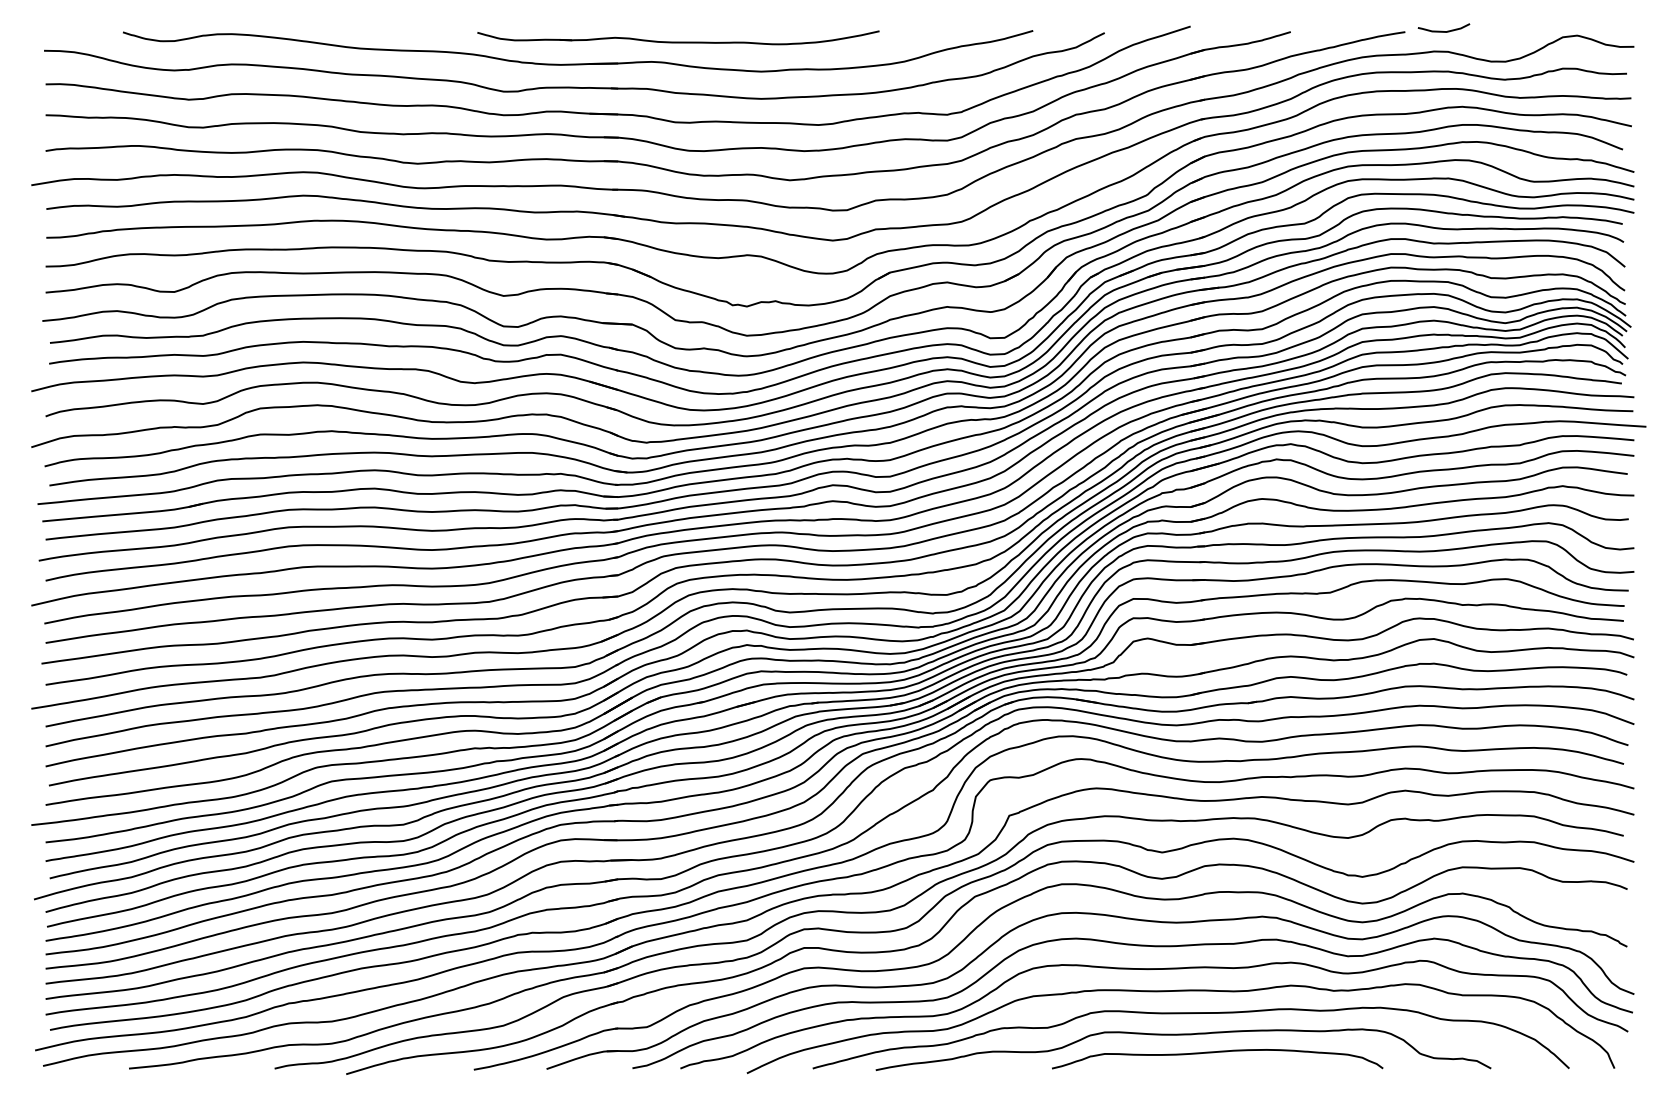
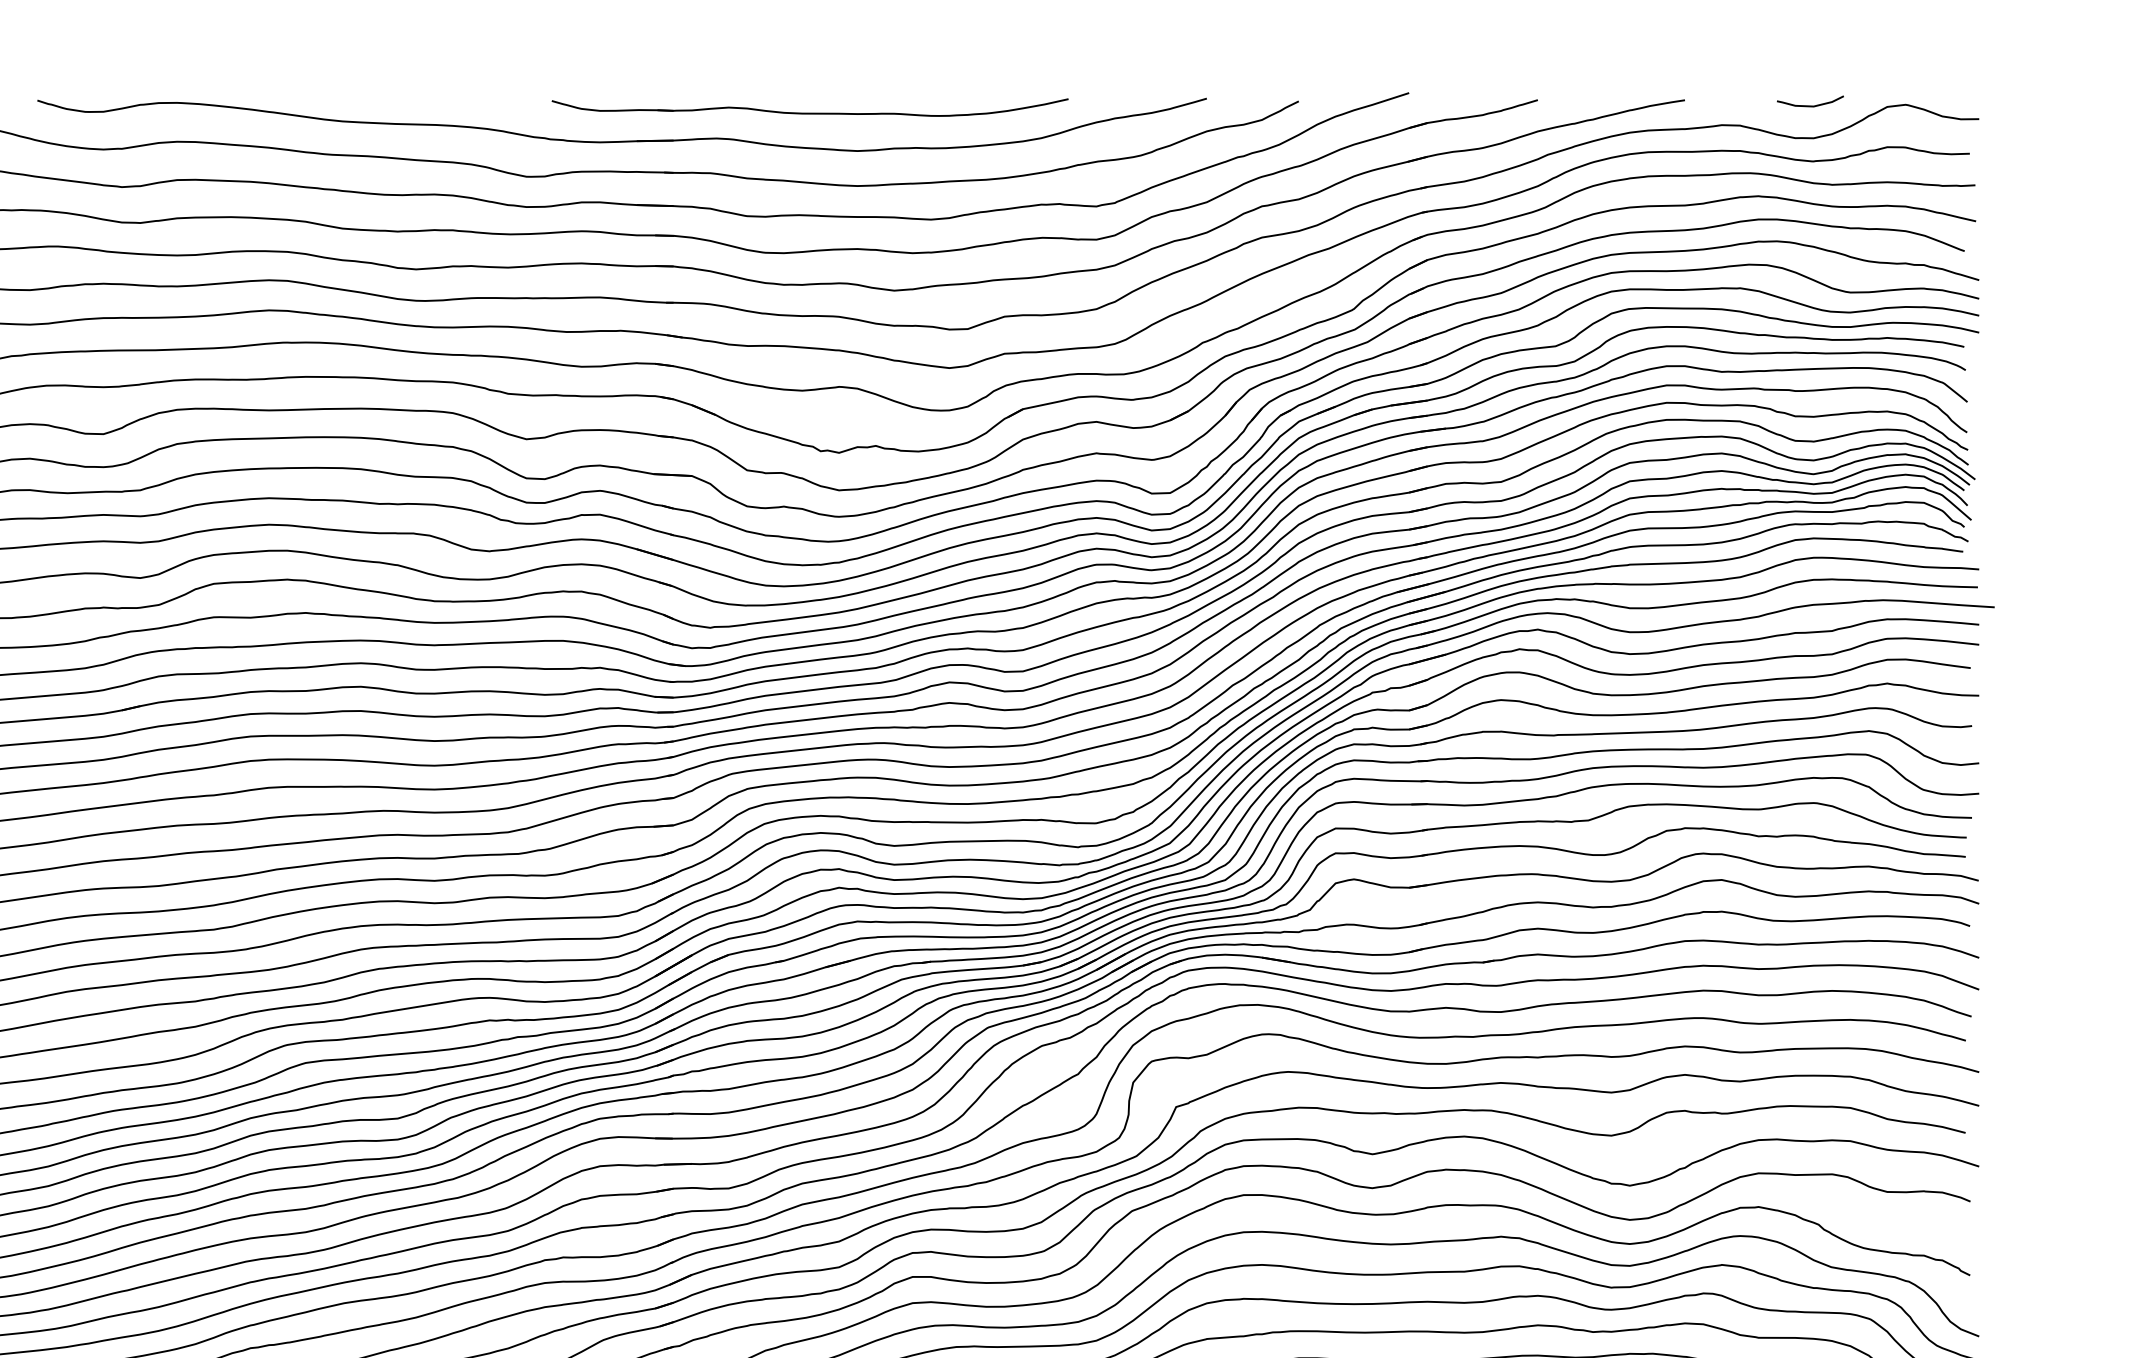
curve: (1441, 30) -> (1807, 104), moved
part: (678, 37) -> (810, 107), moved

